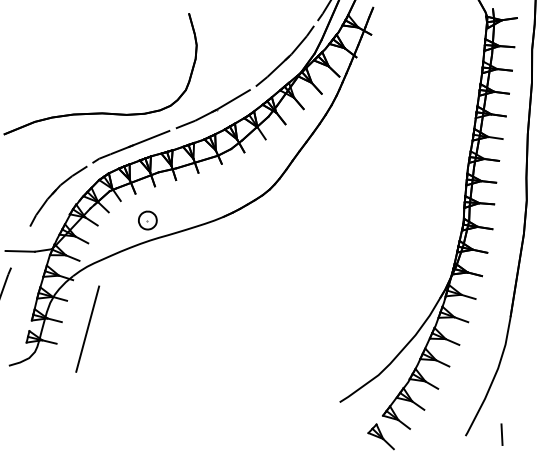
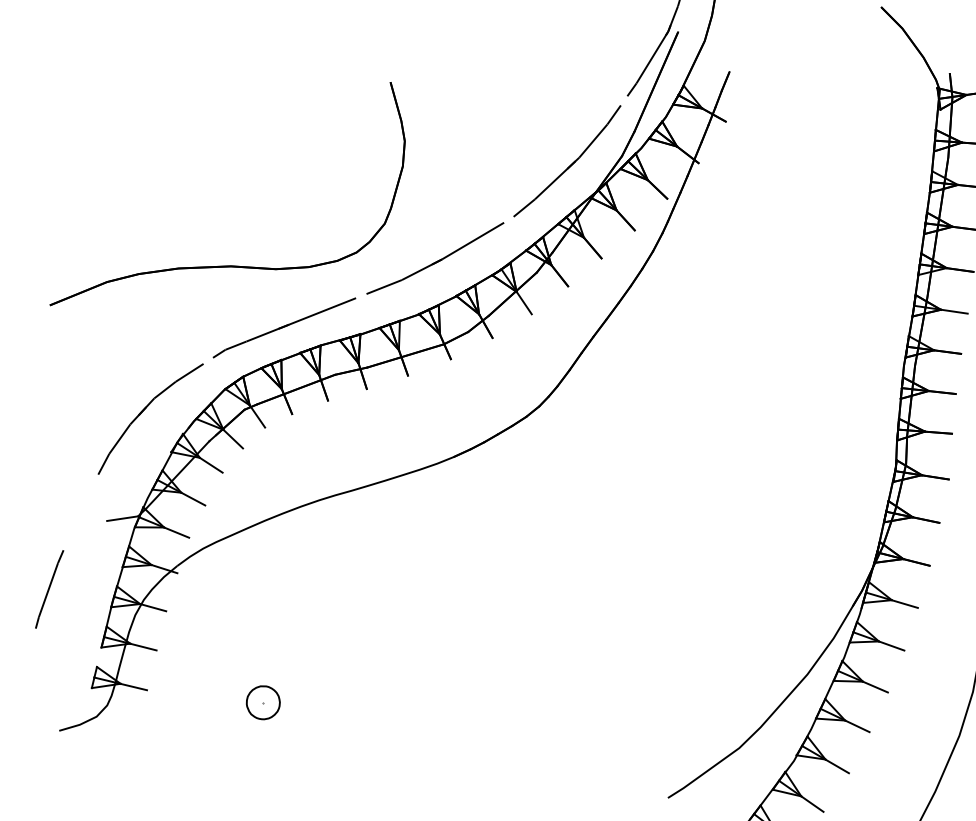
part: (147, 220) -> (262, 702), moved
line: (19, 250) -> (78, 518), removed
line: (87, 328) -> (203, 662), removed

